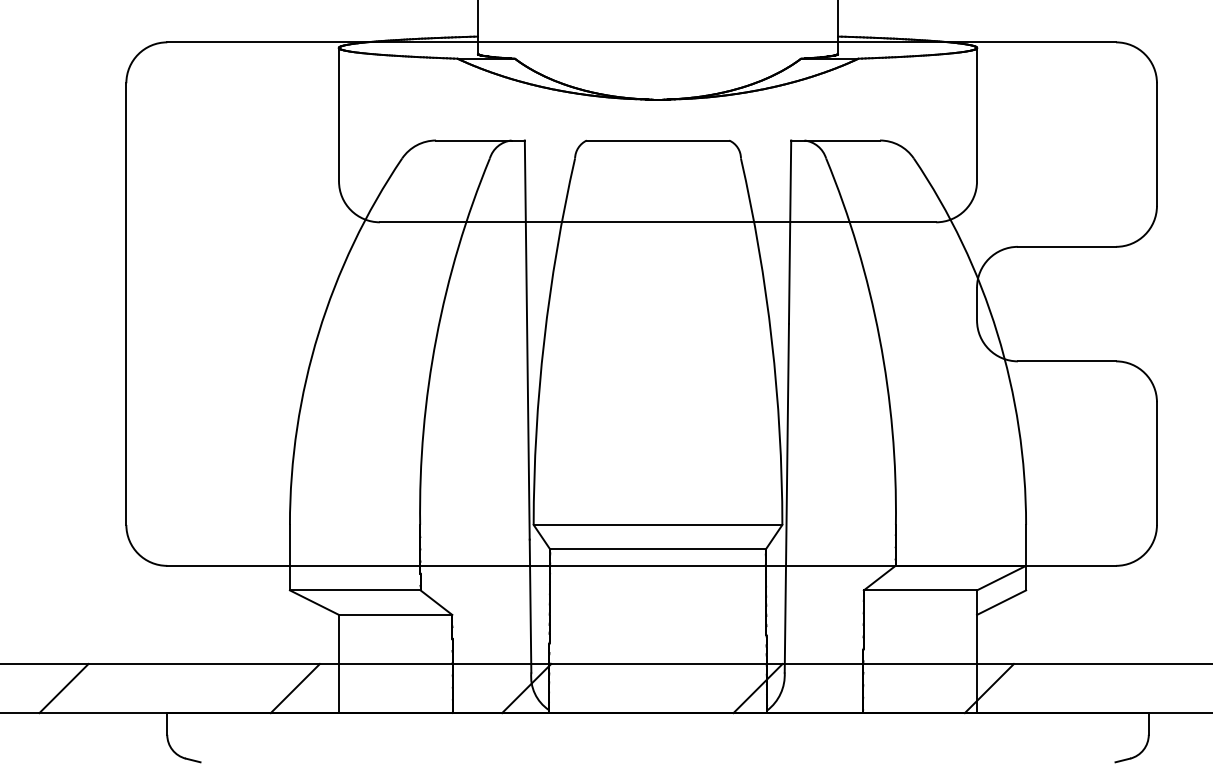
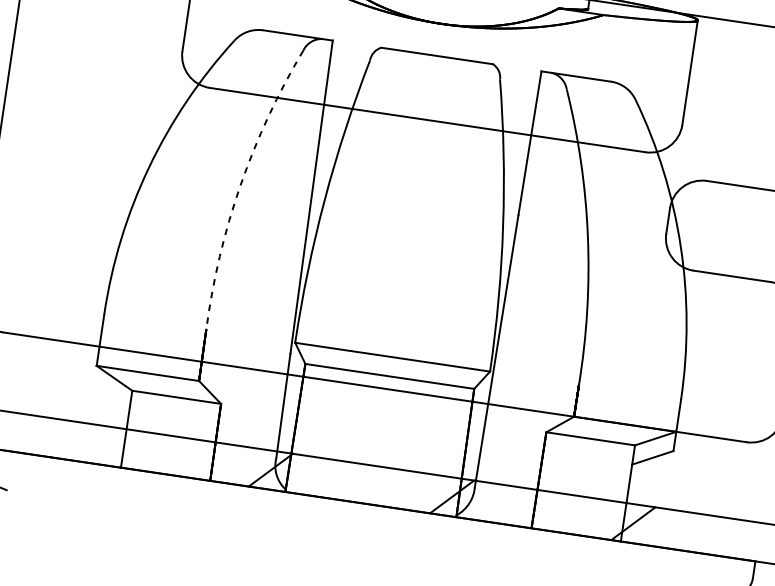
arc: (436, 338) -> (240, 185), solid -> dashed
line: (294, 688) -> (88, 443), removed

